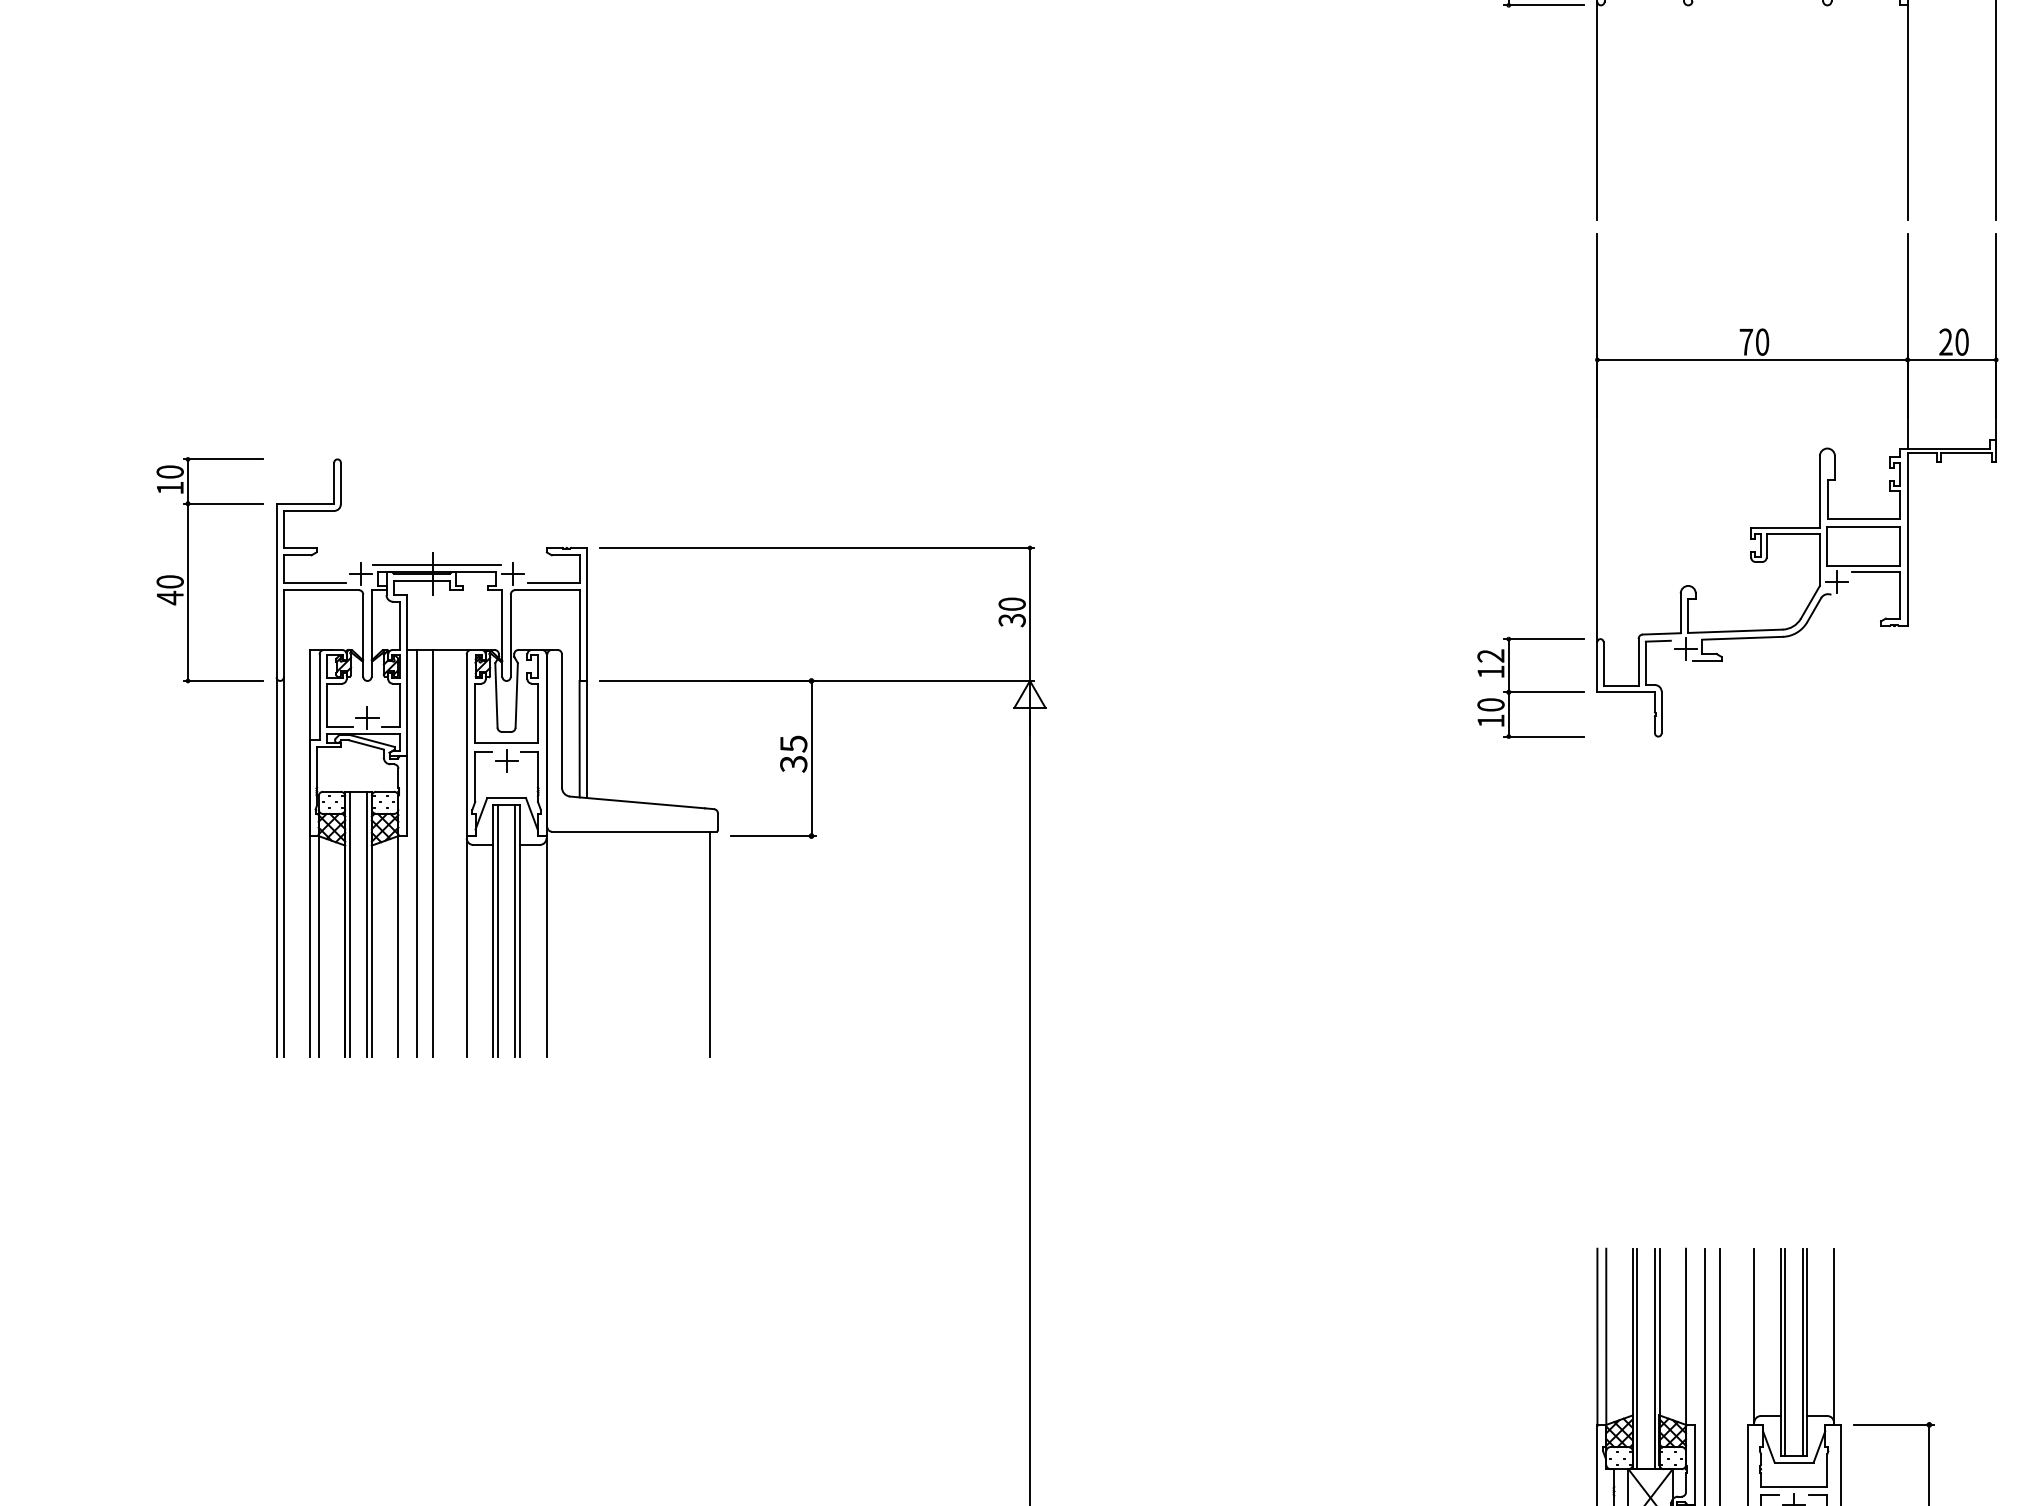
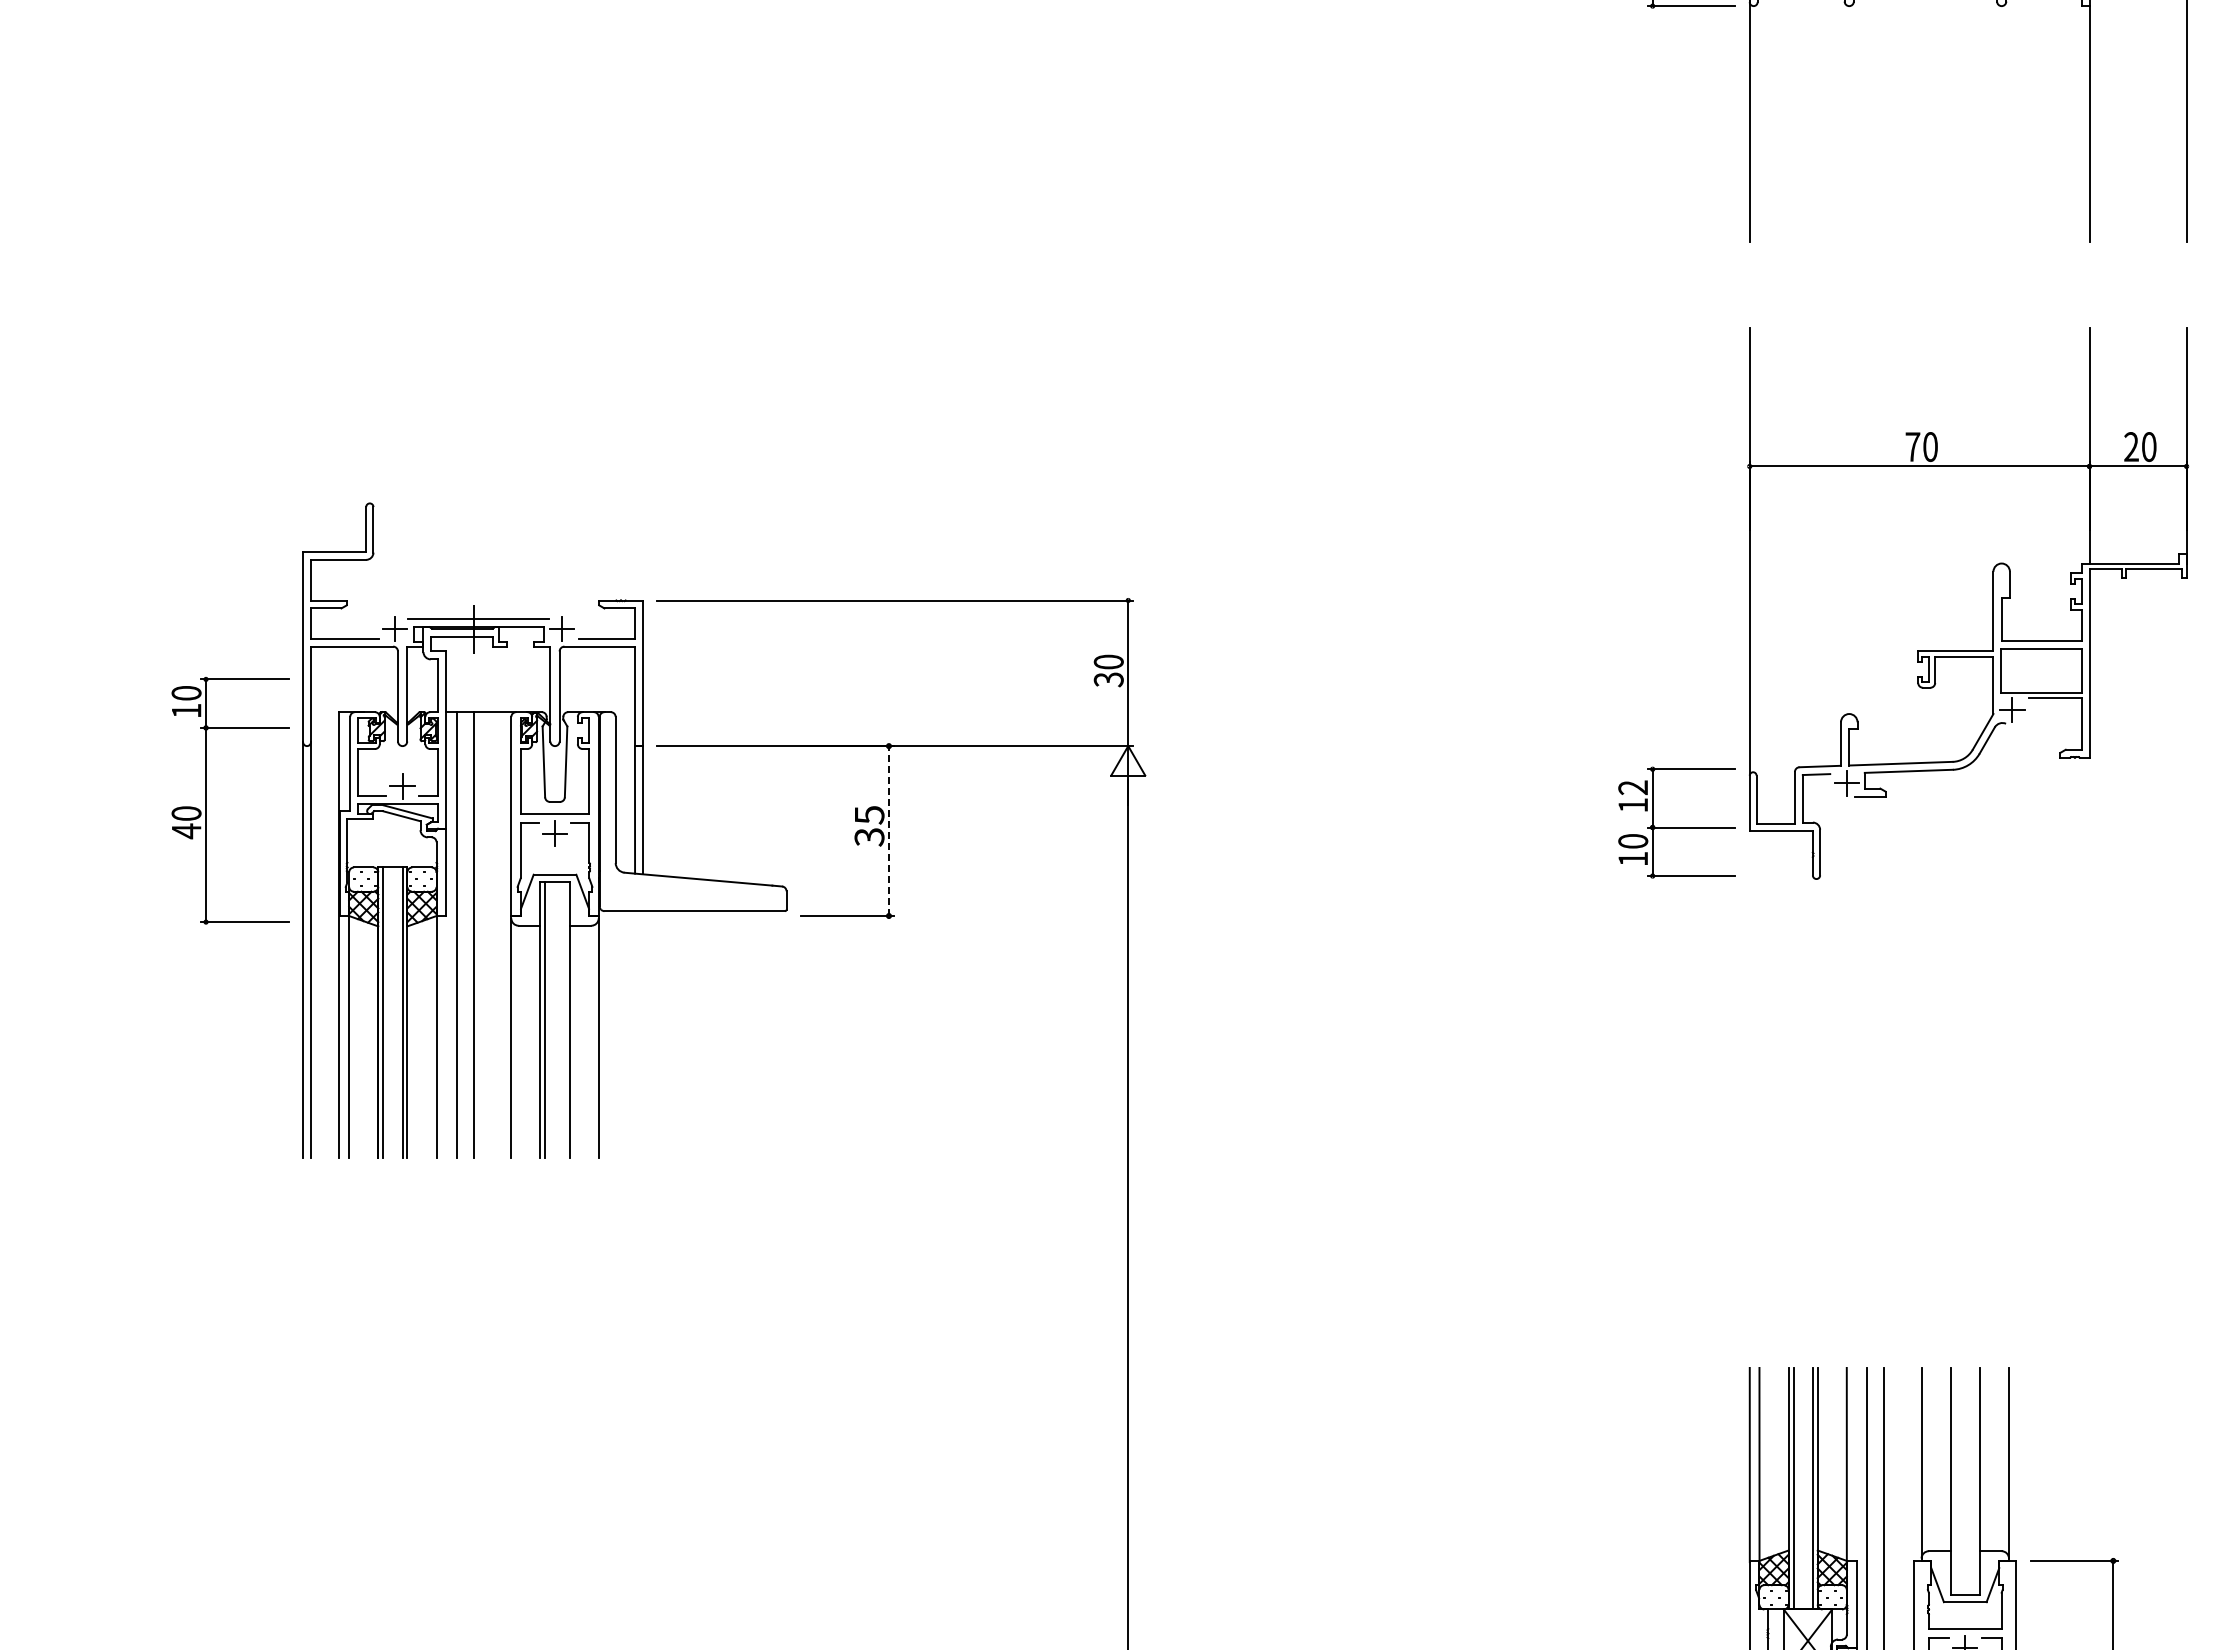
part: (1797, 485) -> (1968, 603), moved
part: (188, 569) -> (206, 800), moved
part: (1530, 687) -> (1676, 822), moved
line: (811, 758) -> (888, 831), solid -> dashed
line: (515, 930) -> (564, 1019), removed
line: (709, 944) -> (777, 1034), removed
line: (1785, 1351) -> (1955, 1480), removed
line: (1802, 1351) -> (1974, 1480), removed

